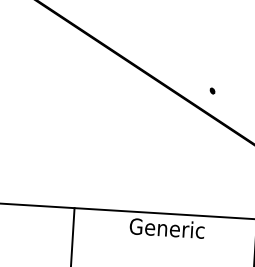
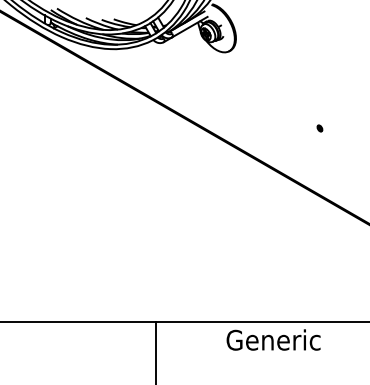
part: (212, 91) -> (319, 128), moved

